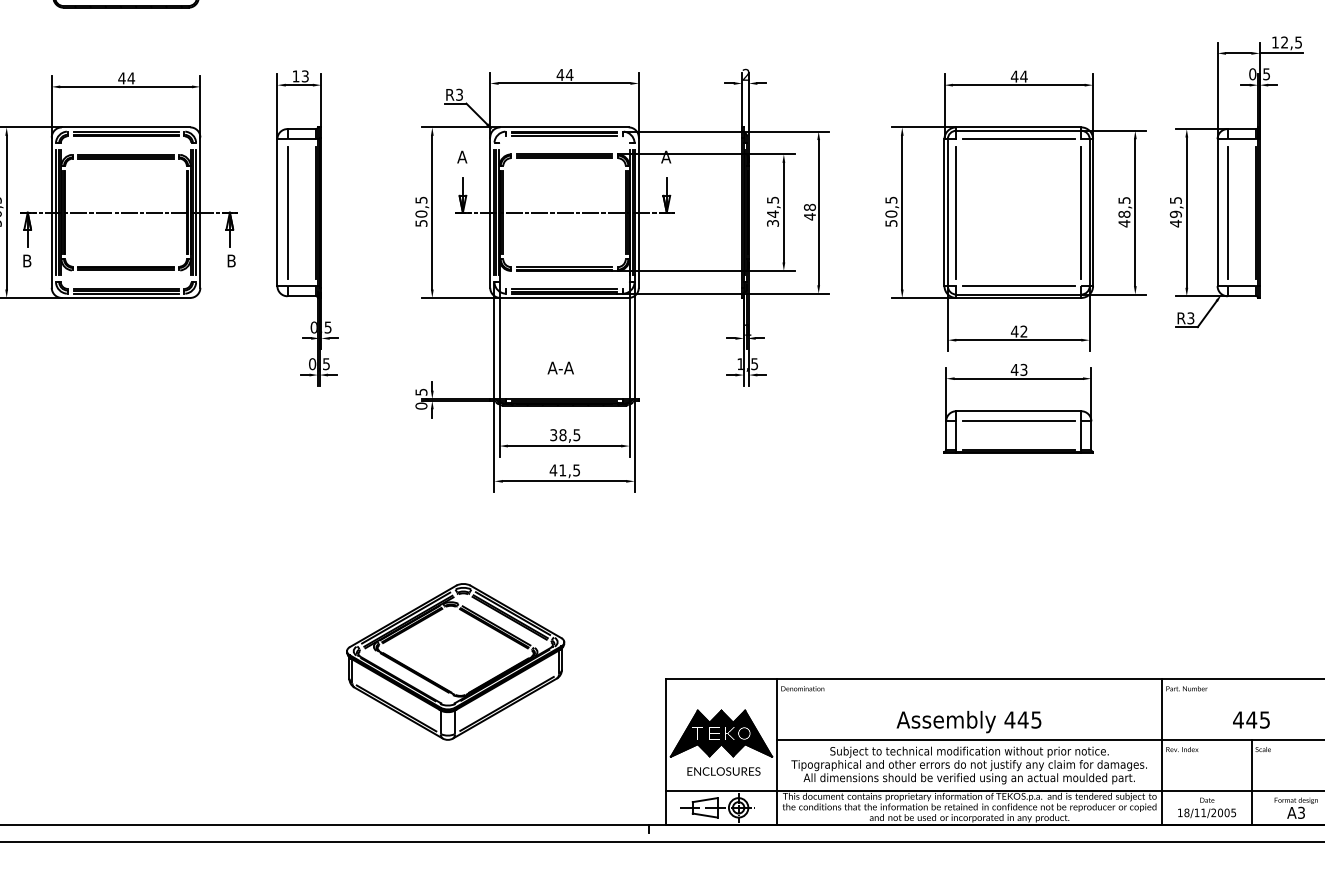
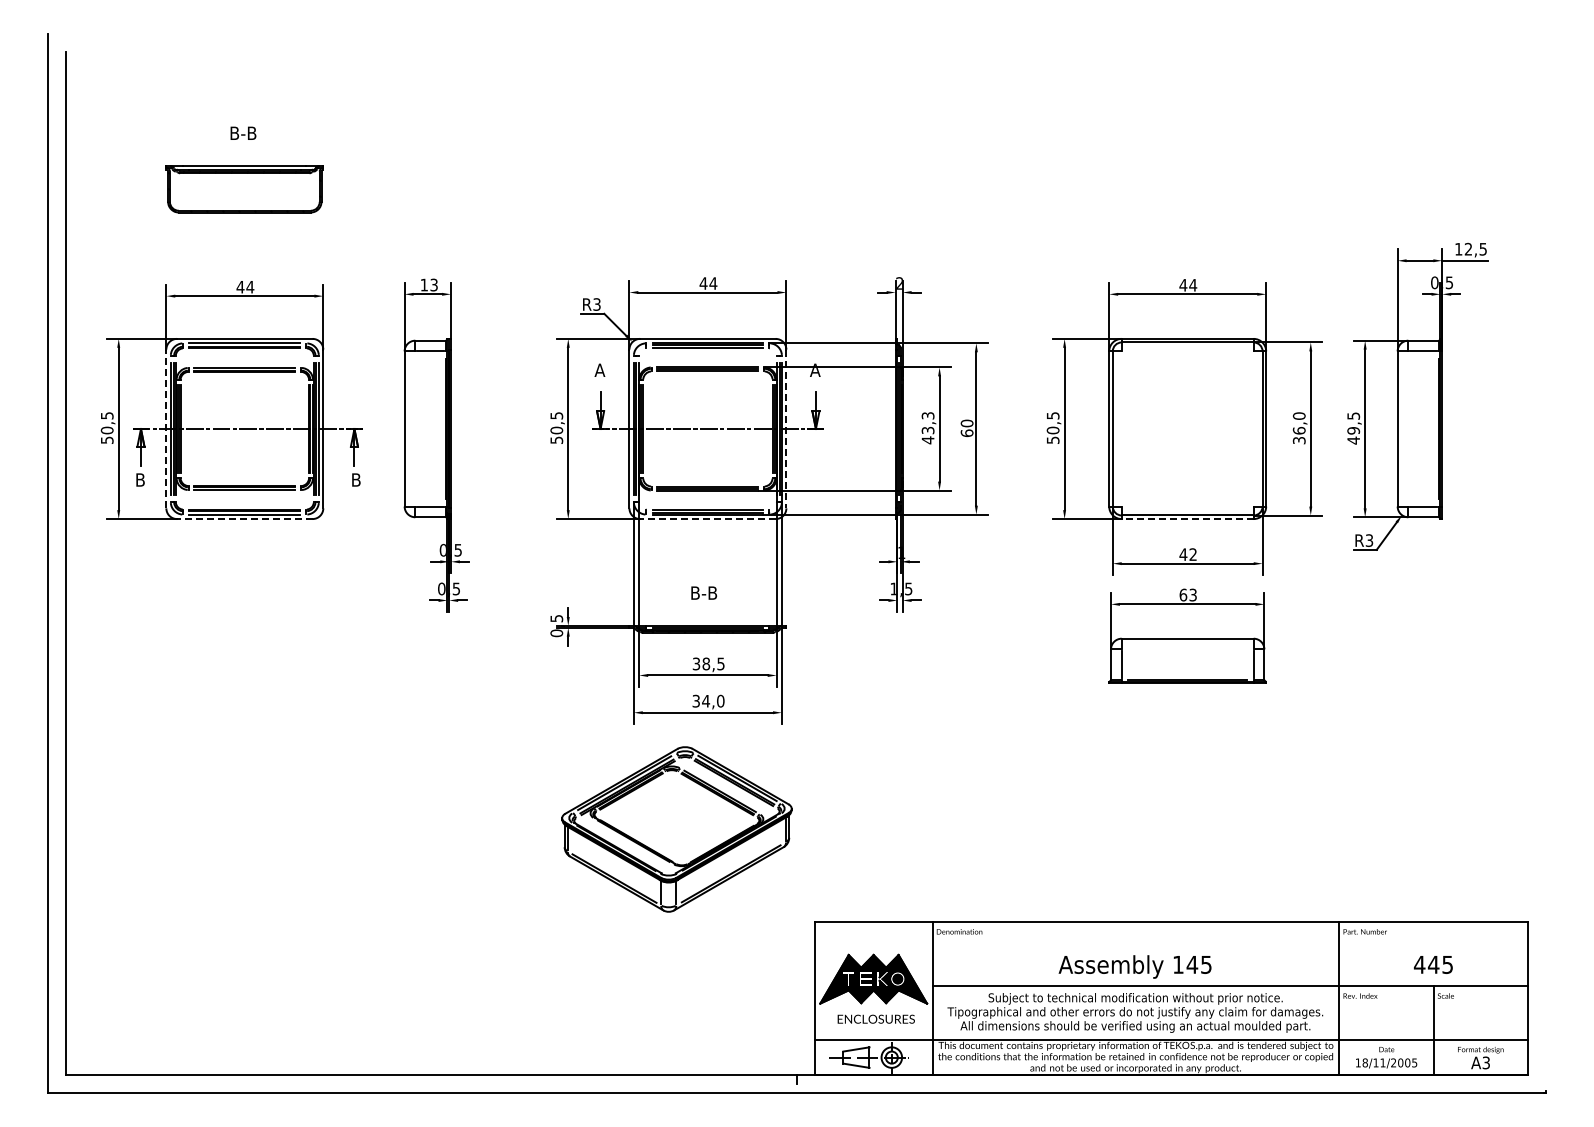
line: (1018, 139) -> (1187, 351), removed
line: (51, 212) -> (166, 428), solid -> dashed
line: (287, 212) -> (415, 428), removed
text: (772, 212) -> (927, 428), 34,5 -> 43,3
text: (809, 212) -> (966, 428), 48 -> 60
line: (956, 212) -> (1121, 428), removed
line: (1081, 212) -> (1253, 428), removed
text: (1123, 212) -> (1298, 428), 48,5 -> 36,0
line: (1227, 212) -> (1408, 428), removed
line: (638, 213) -> (786, 429), solid -> dashed
line: (1018, 286) -> (1187, 506), removed
line: (125, 298) -> (244, 519), solid -> dashed
line: (564, 298) -> (707, 519), solid -> dashed
line: (1018, 298) -> (1187, 519), solid -> dashed
text: (560, 367) -> (703, 592), A-A -> B-B
text: (1014, 369) -> (1183, 594), 43 -> 63
line: (1018, 421) -> (1187, 649), removed
text: (565, 469) -> (708, 700), 41,5 -> 34,0
part: (455, 661) -> (676, 829), moved
text: (1010, 719) -> (1178, 964), 445 -> 145

